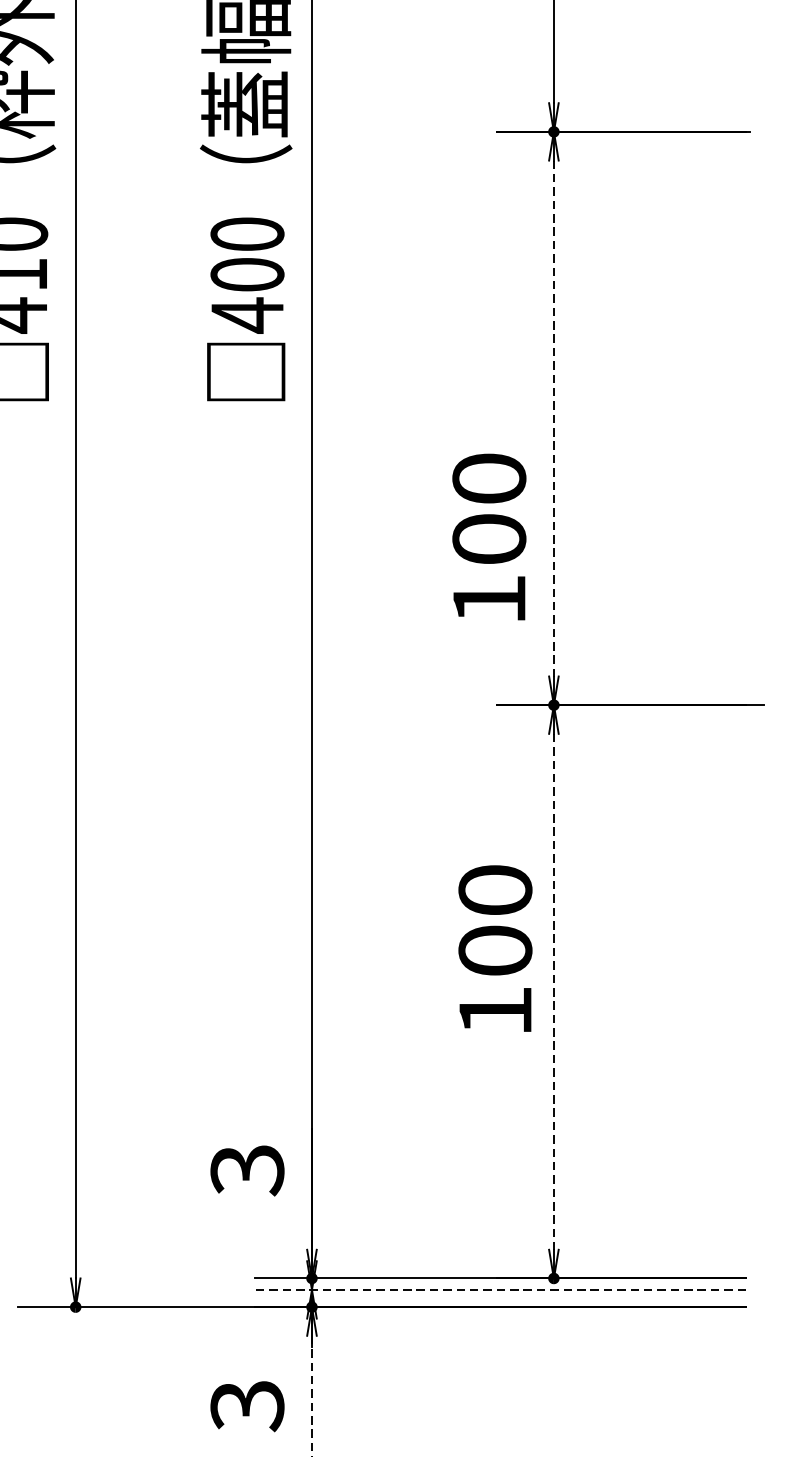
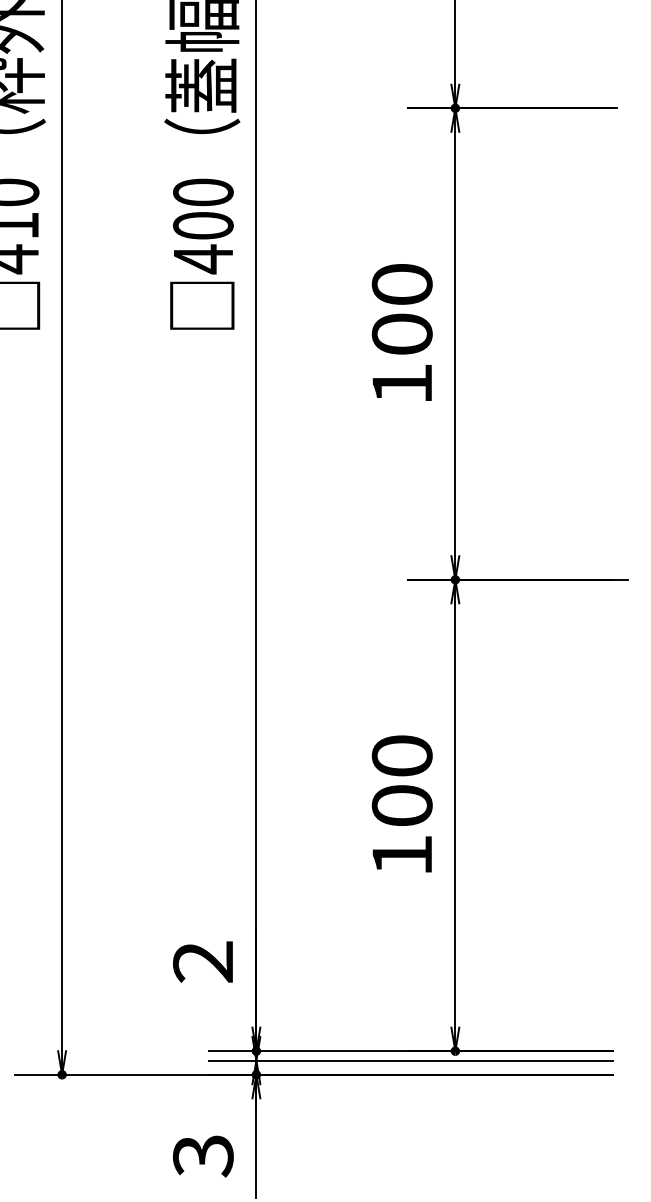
line: (554, 419) -> (455, 344), dashed -> solid
text: (488, 537) -> (401, 332), moved
text: (494, 948) -> (401, 803), moved
line: (554, 991) -> (455, 815), dashed -> solid
text: (247, 1170) -> (203, 962), 3 -> 2
line: (499, 1289) -> (410, 1060), dashed -> solid
line: (312, 1396) -> (256, 1148), dashed -> solid

